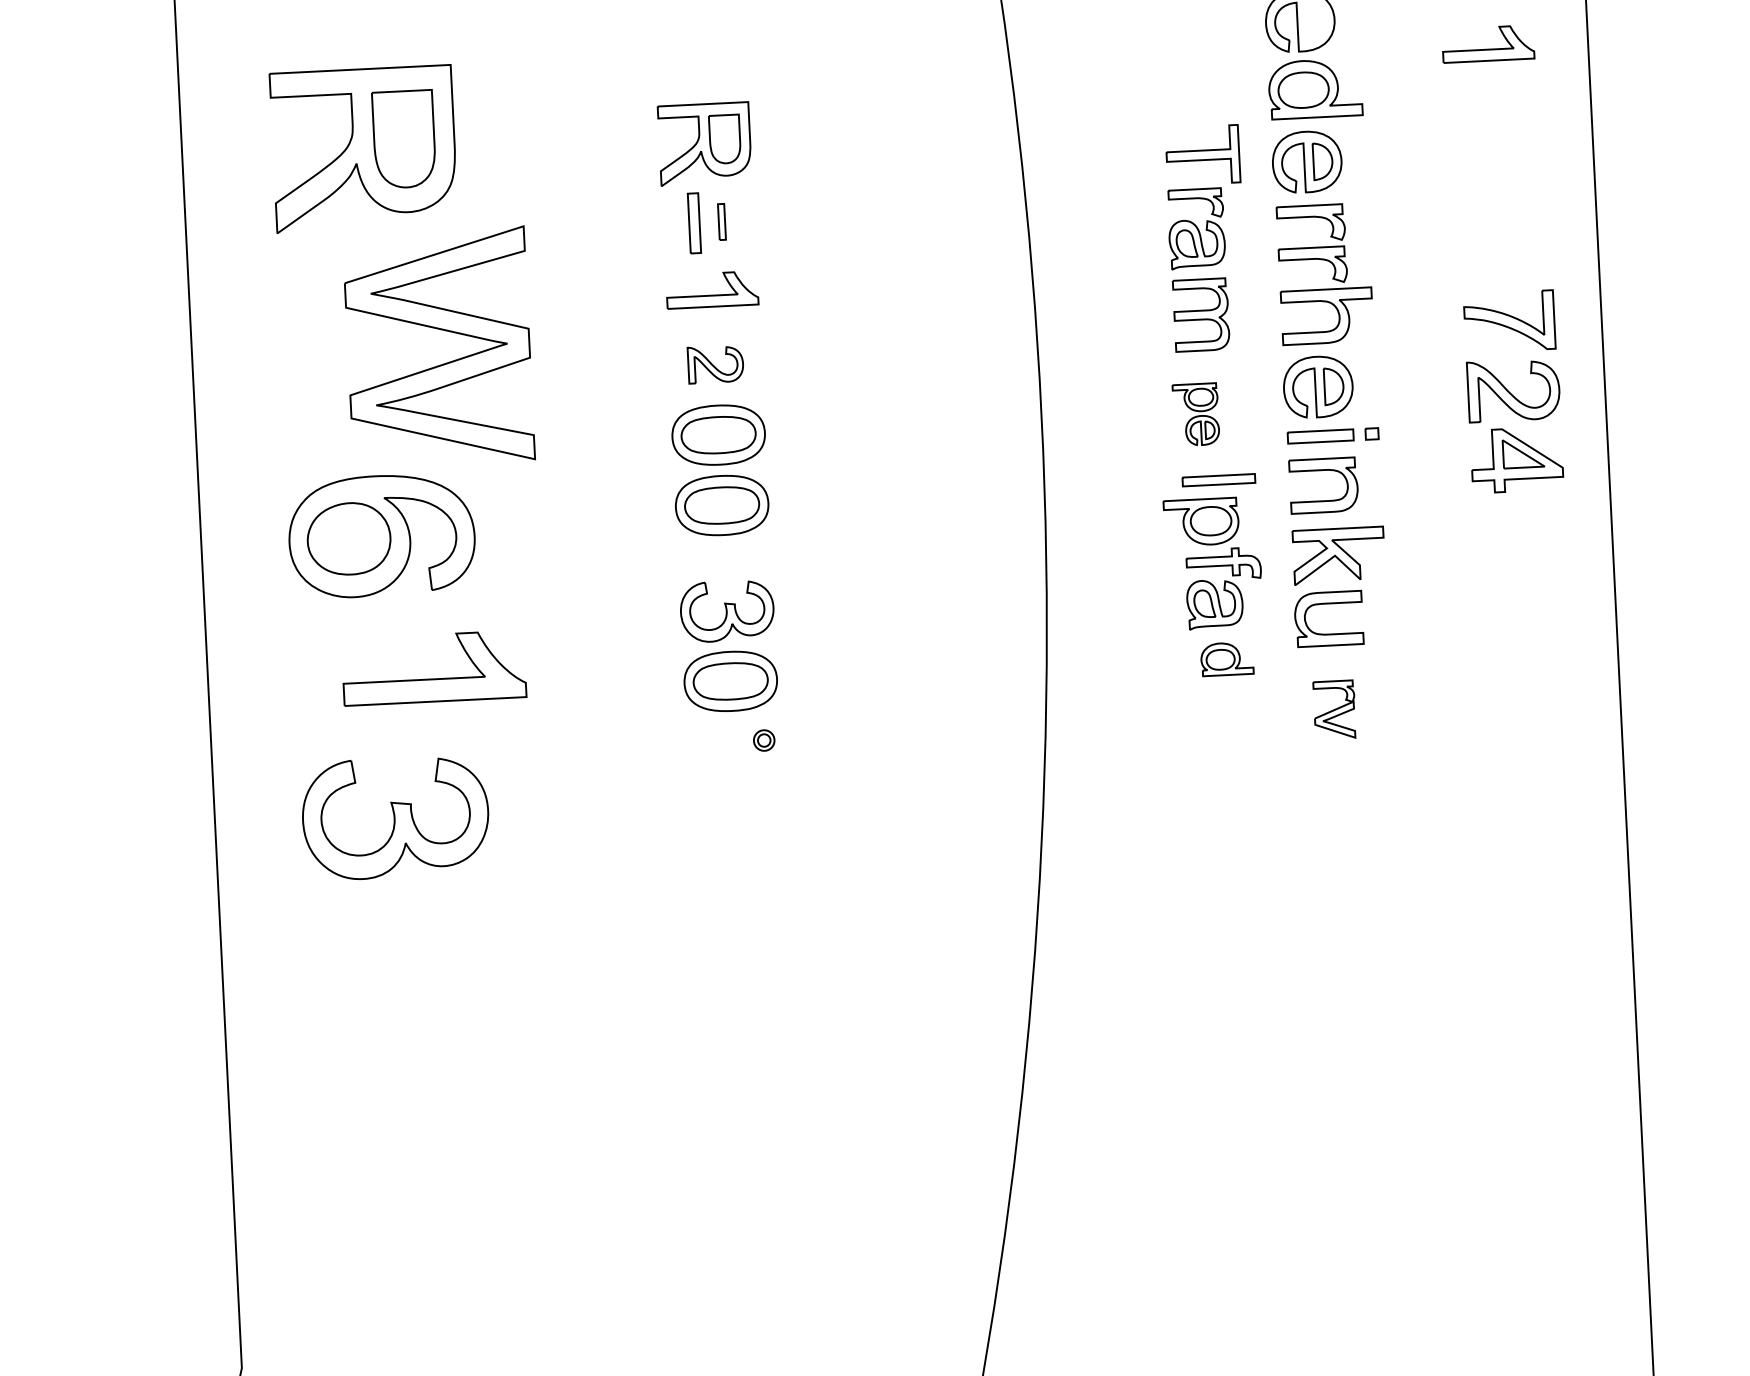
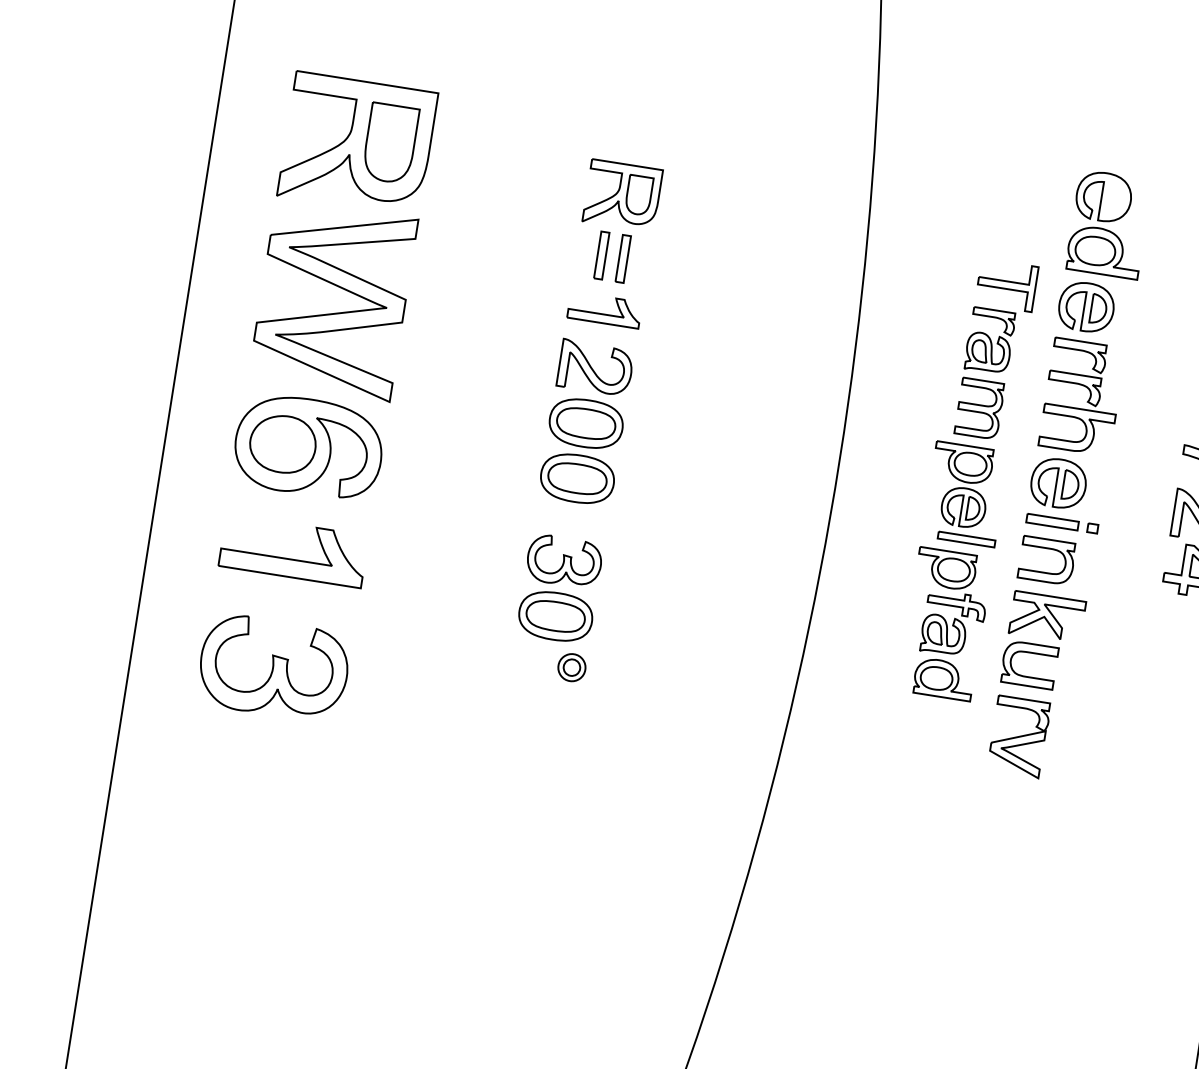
part: (721, 221) -> (623, 258), size x1.67
part: (441, 330) -> (337, 287), moved
part: (715, 365) -> (595, 369), size x1.67
part: (1195, 413) -> (959, 484), size x1.67
part: (1227, 659) -> (944, 679), size x1.43
part: (434, 678) -> (292, 559), moved
part: (1334, 708) -> (1019, 735), size x1.67
part: (764, 740) -> (572, 667), size x1.67

